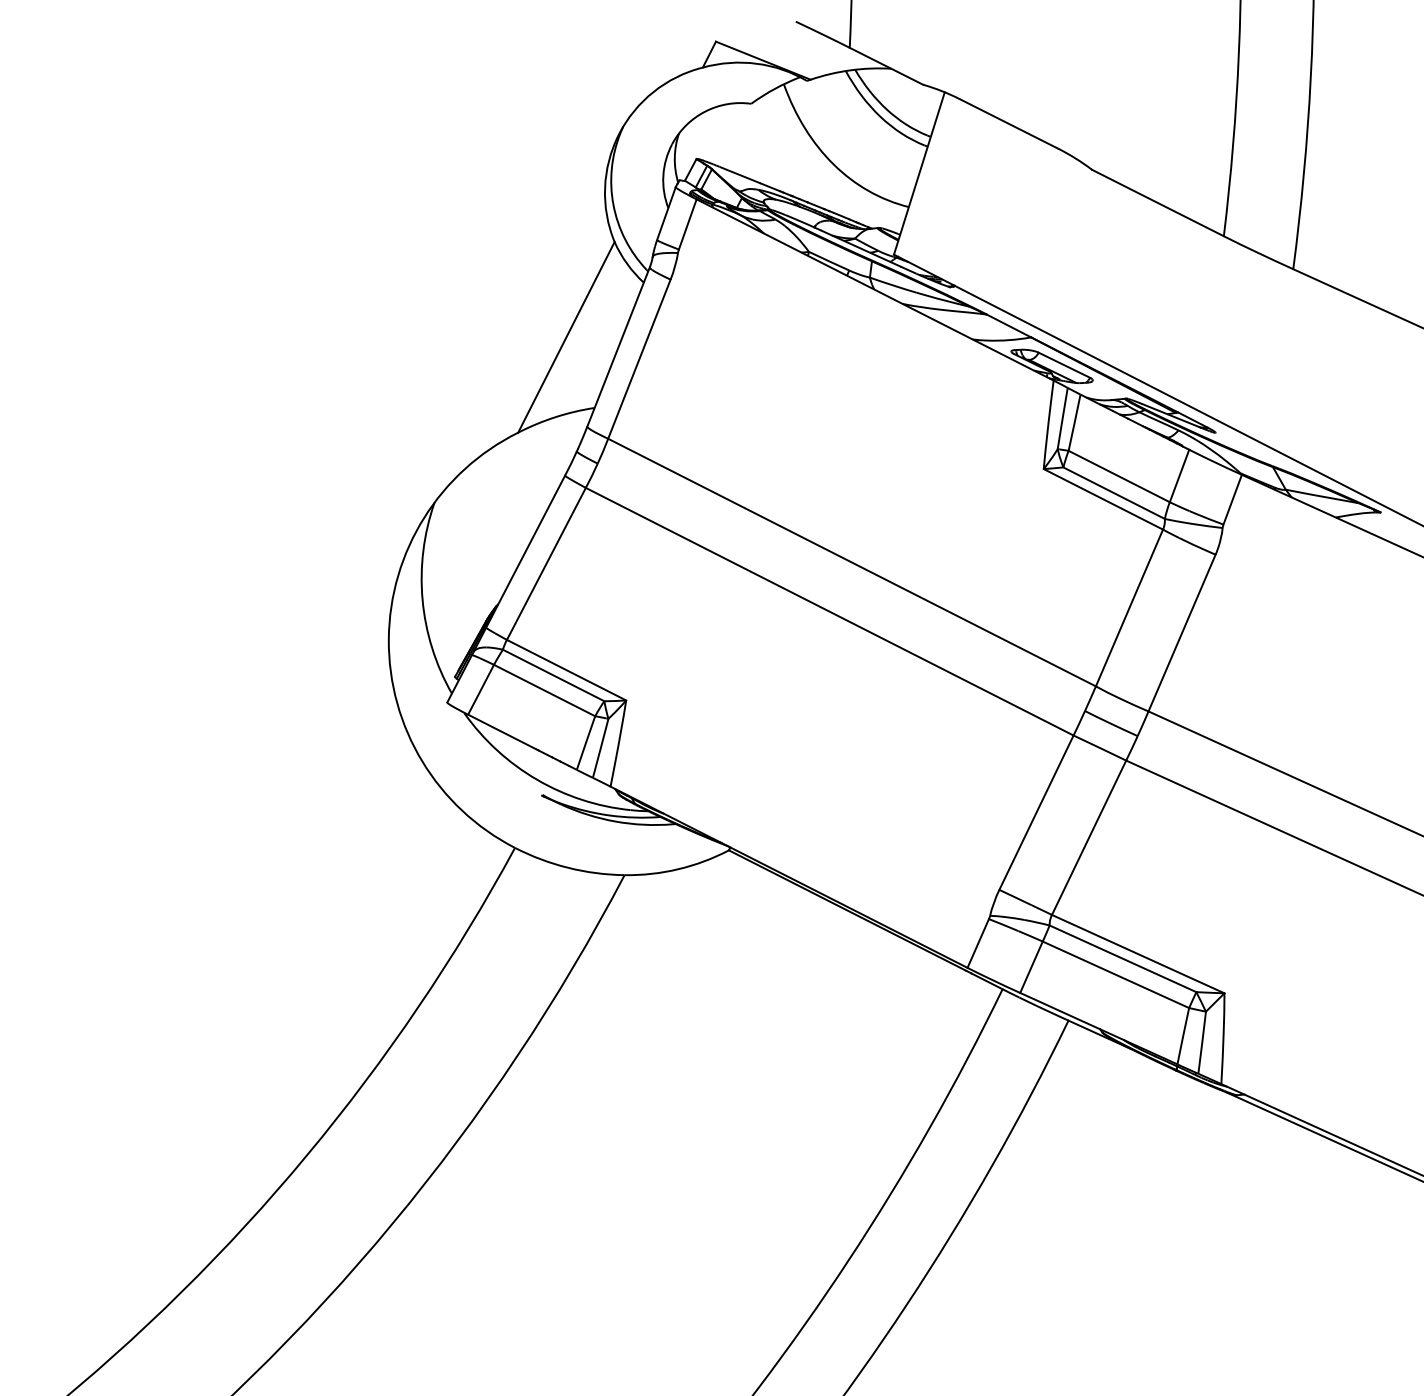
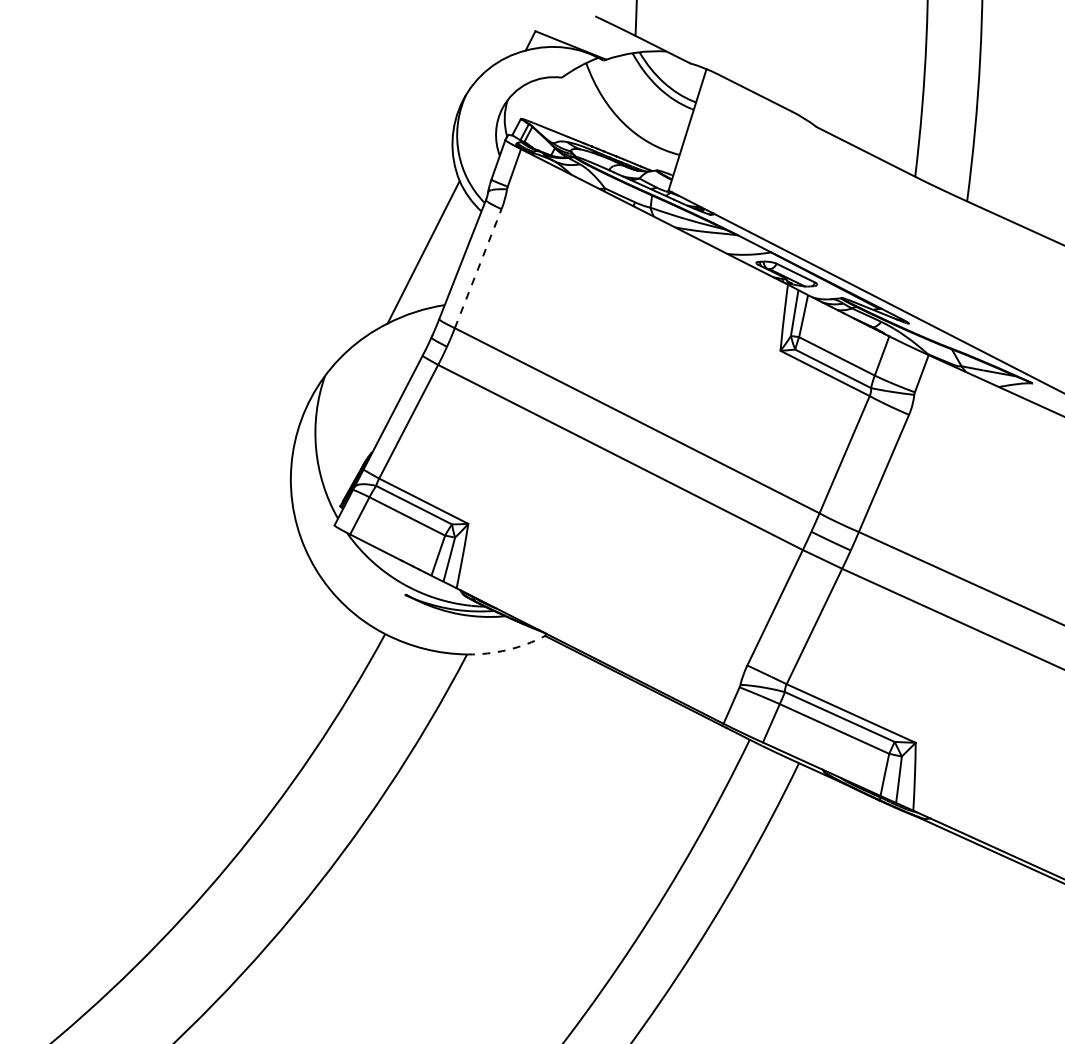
line: (639, 358) -> (478, 268), solid -> dashed
arc: (678, 869) -> (507, 650), solid -> dashed

